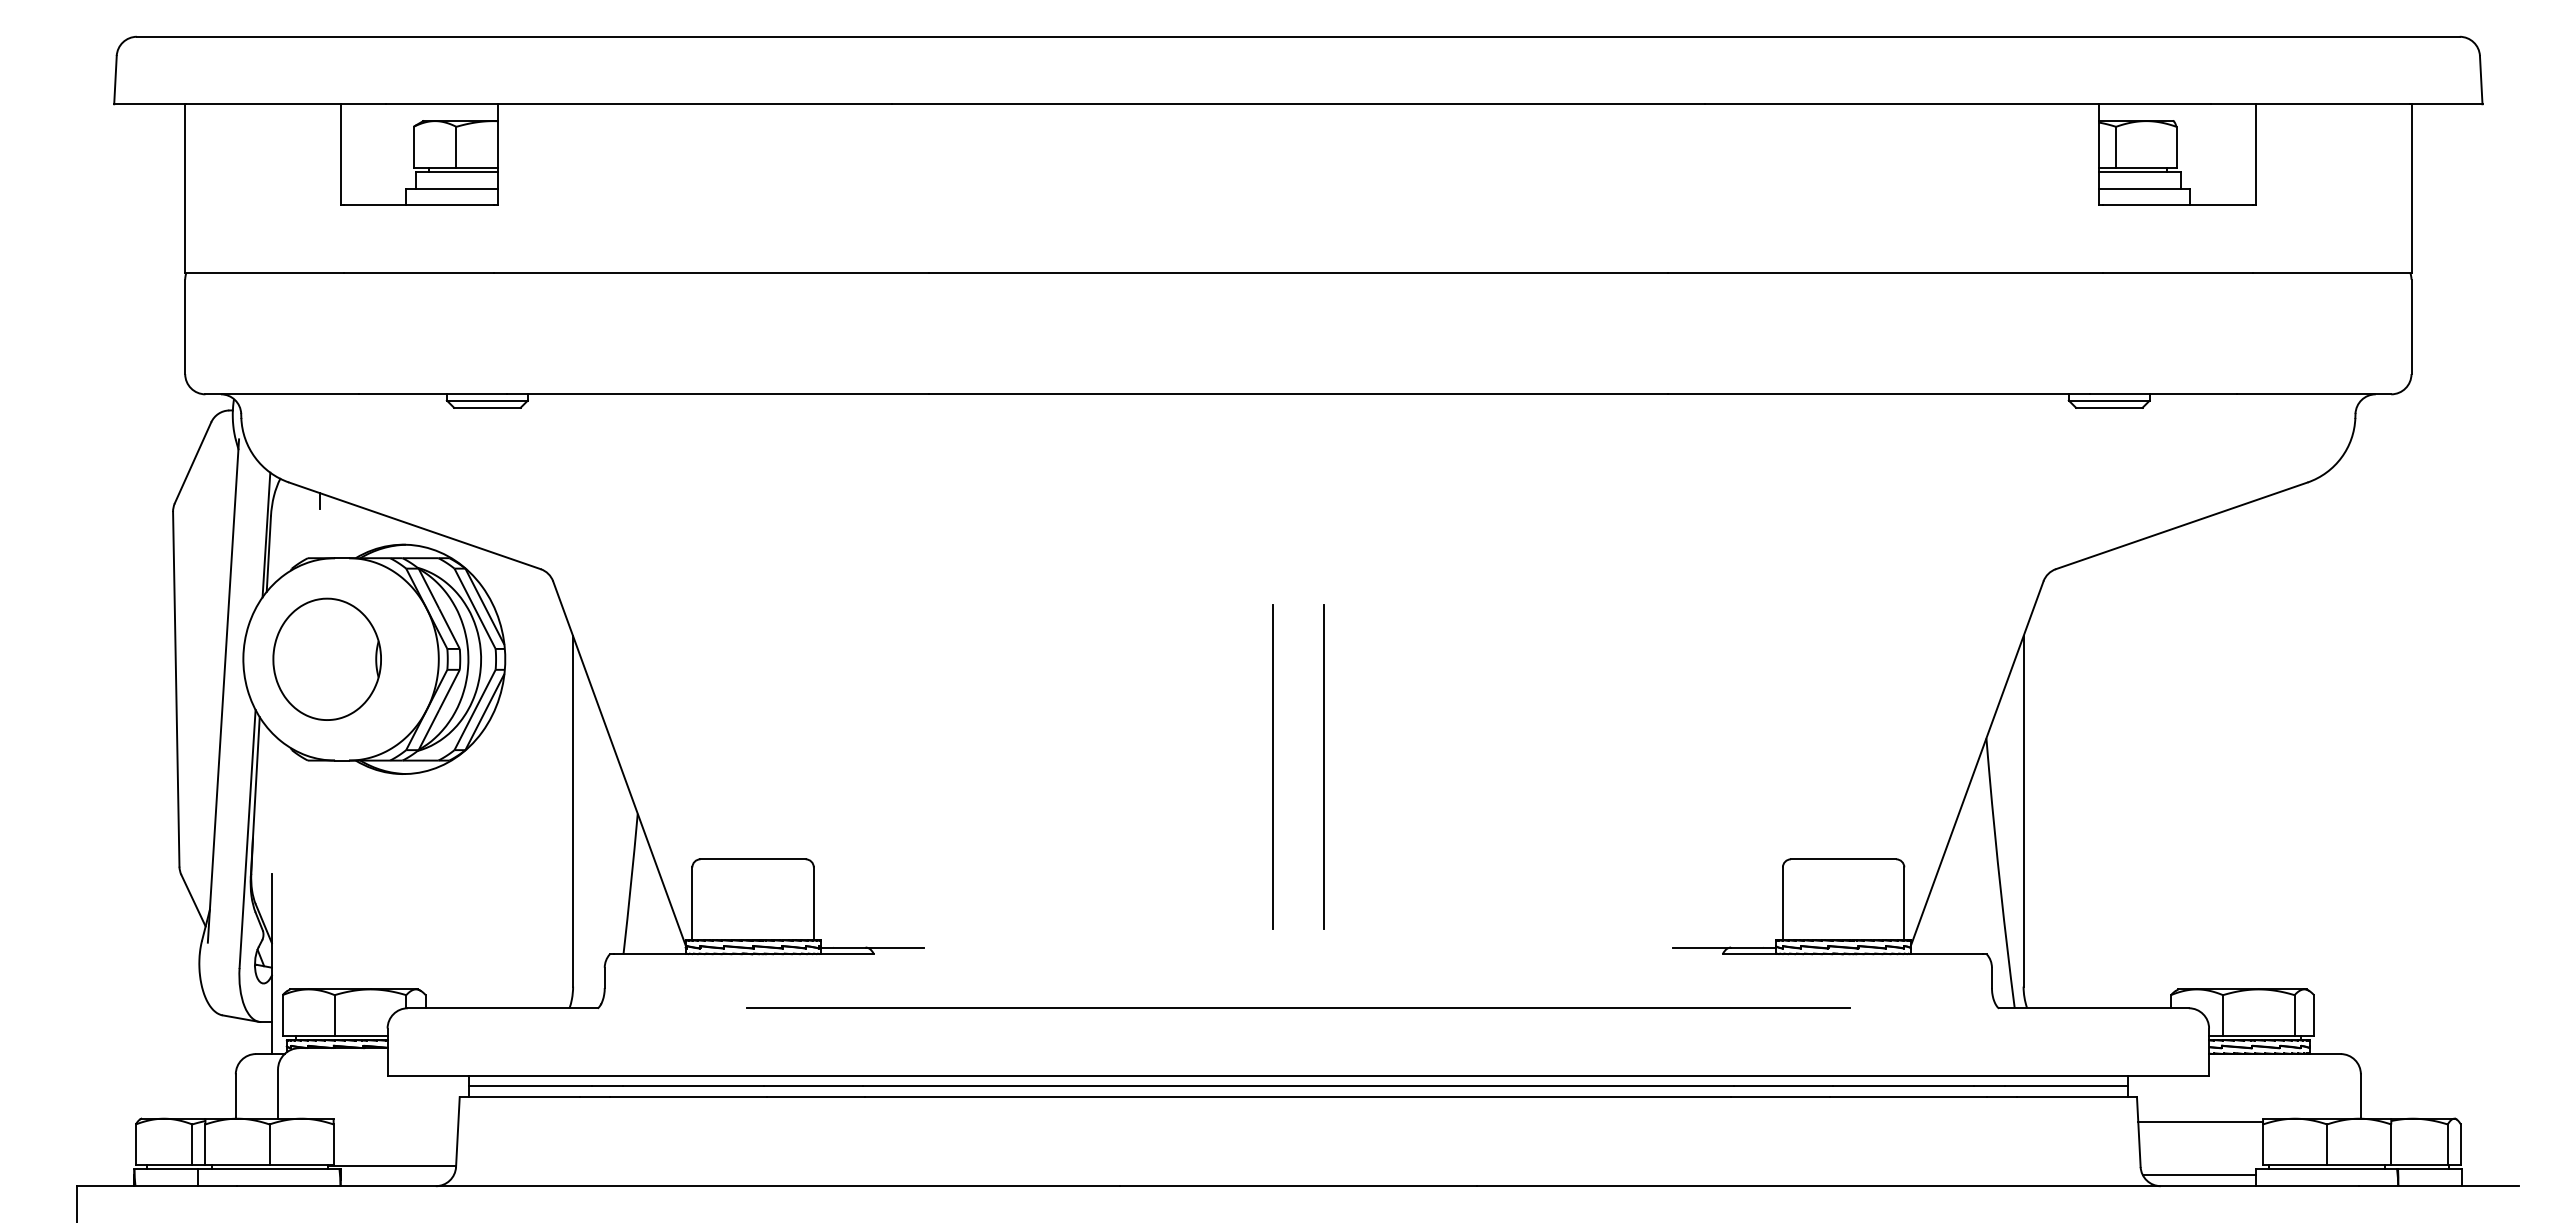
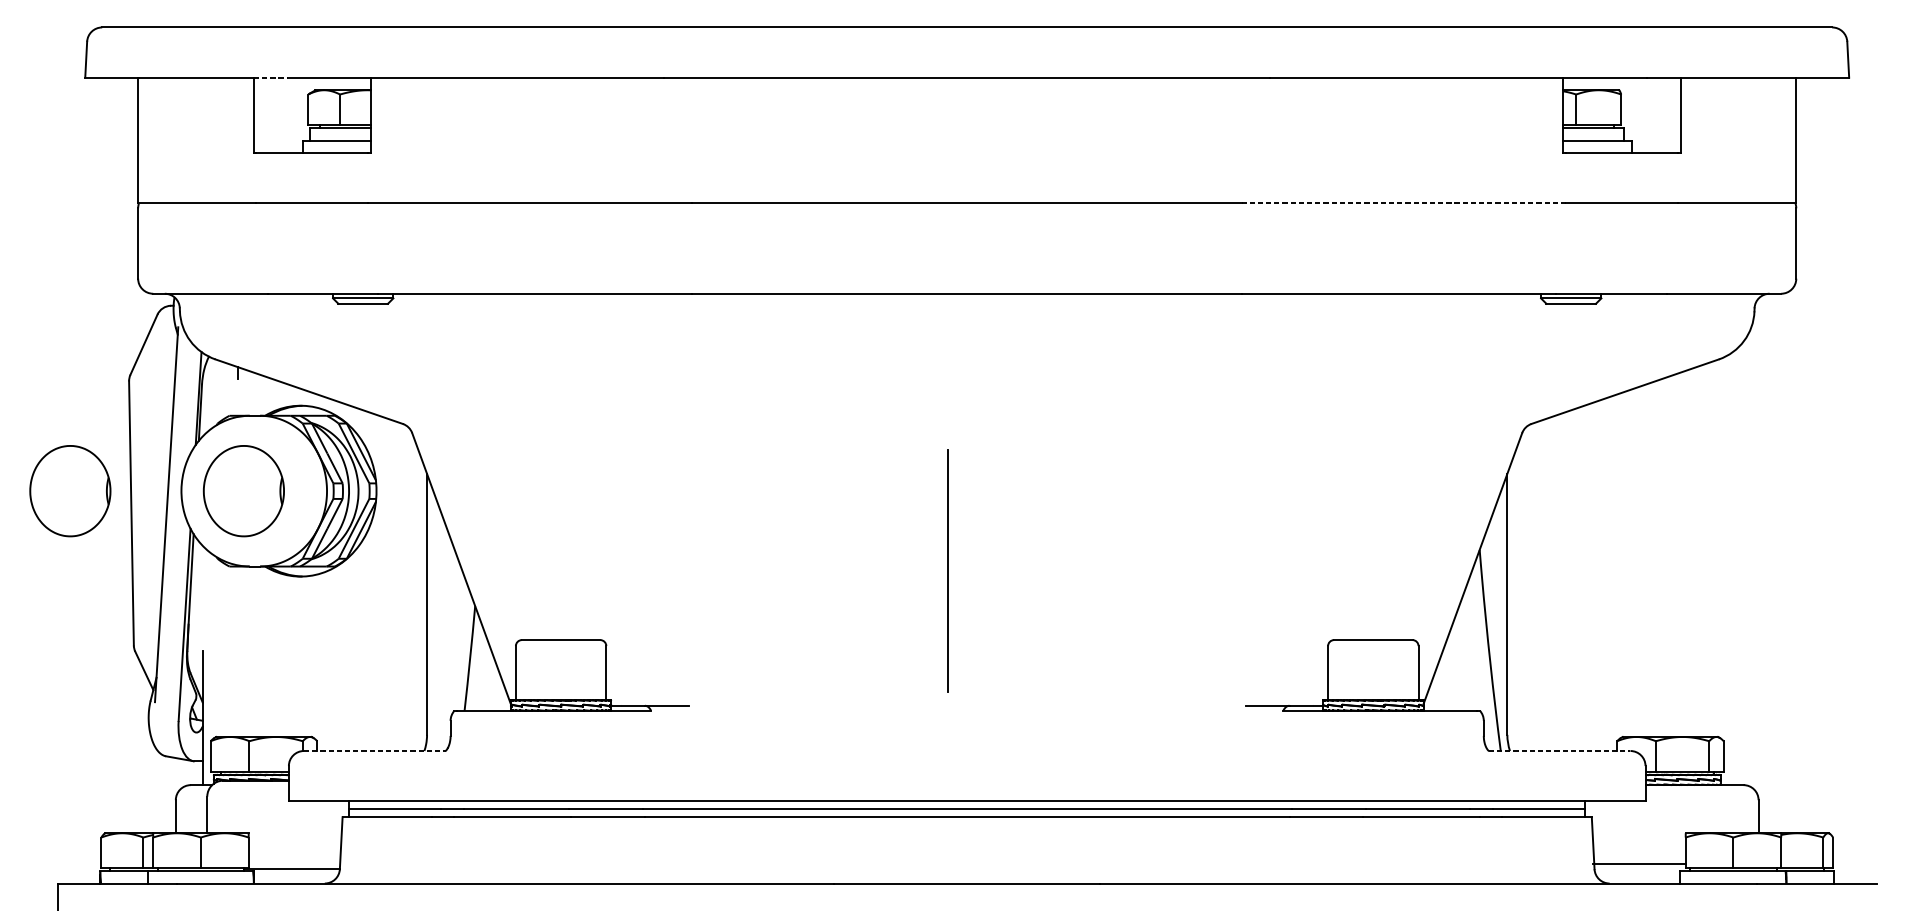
line: (363, 104) -> (270, 77), solid -> dashed
line: (1884, 272) -> (1403, 203), solid -> dashed
part: (93, 658) -> (69, 490), added
line: (1323, 766) -> (985, 570), removed
line: (1298, 1007) -> (967, 750), removed
line: (503, 1008) -> (375, 751), solid -> dashed
line: (2094, 1008) -> (1560, 751), solid -> dashed
line: (2200, 1121) -> (1639, 863), moved
line: (2198, 1175) -> (1637, 875), removed

